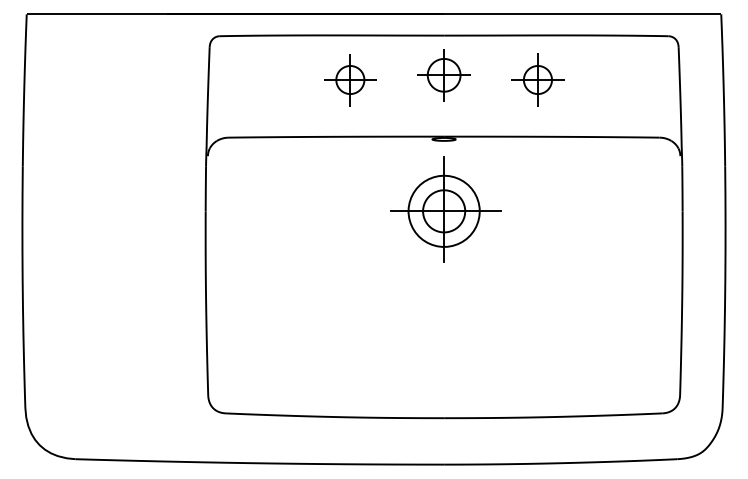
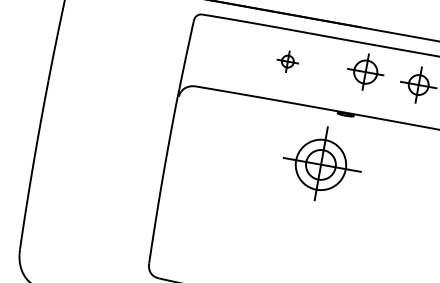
part: (443, 75) -> (365, 72), moved
part: (350, 80) -> (287, 61), size x0.6
part: (445, 209) -> (322, 163), moved

